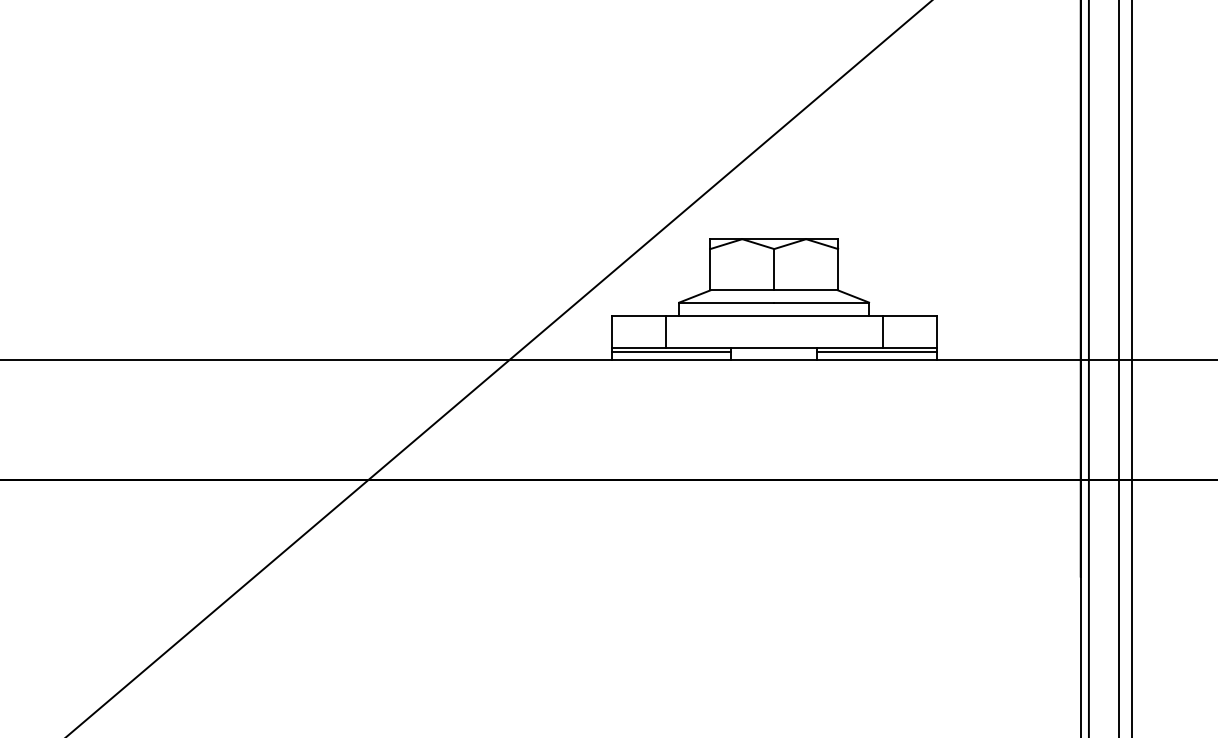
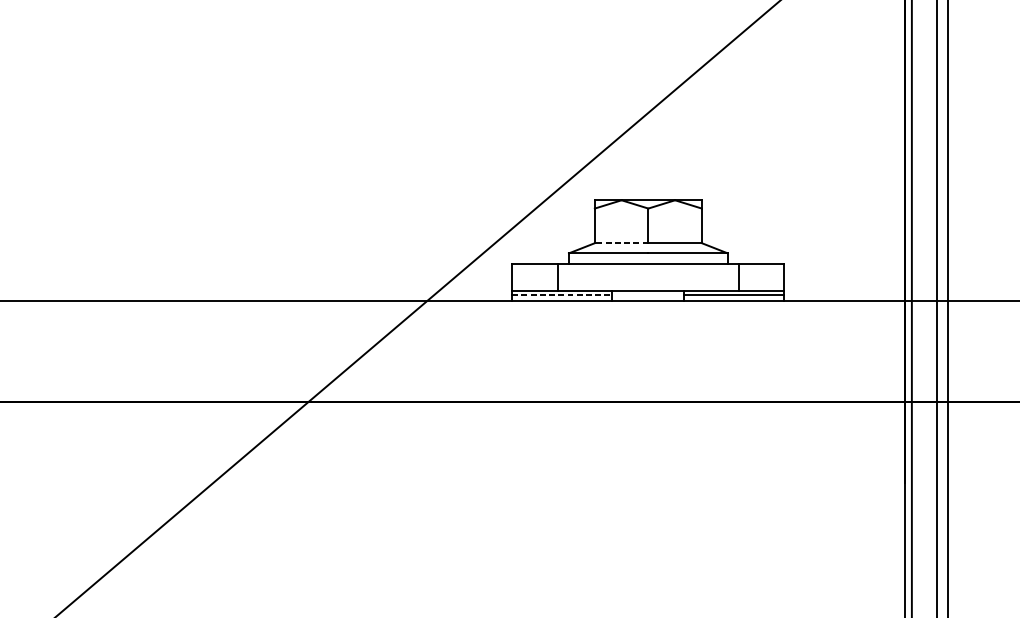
line: (742, 290) -> (621, 243), solid -> dashed
line: (671, 352) -> (562, 295), solid -> dashed

